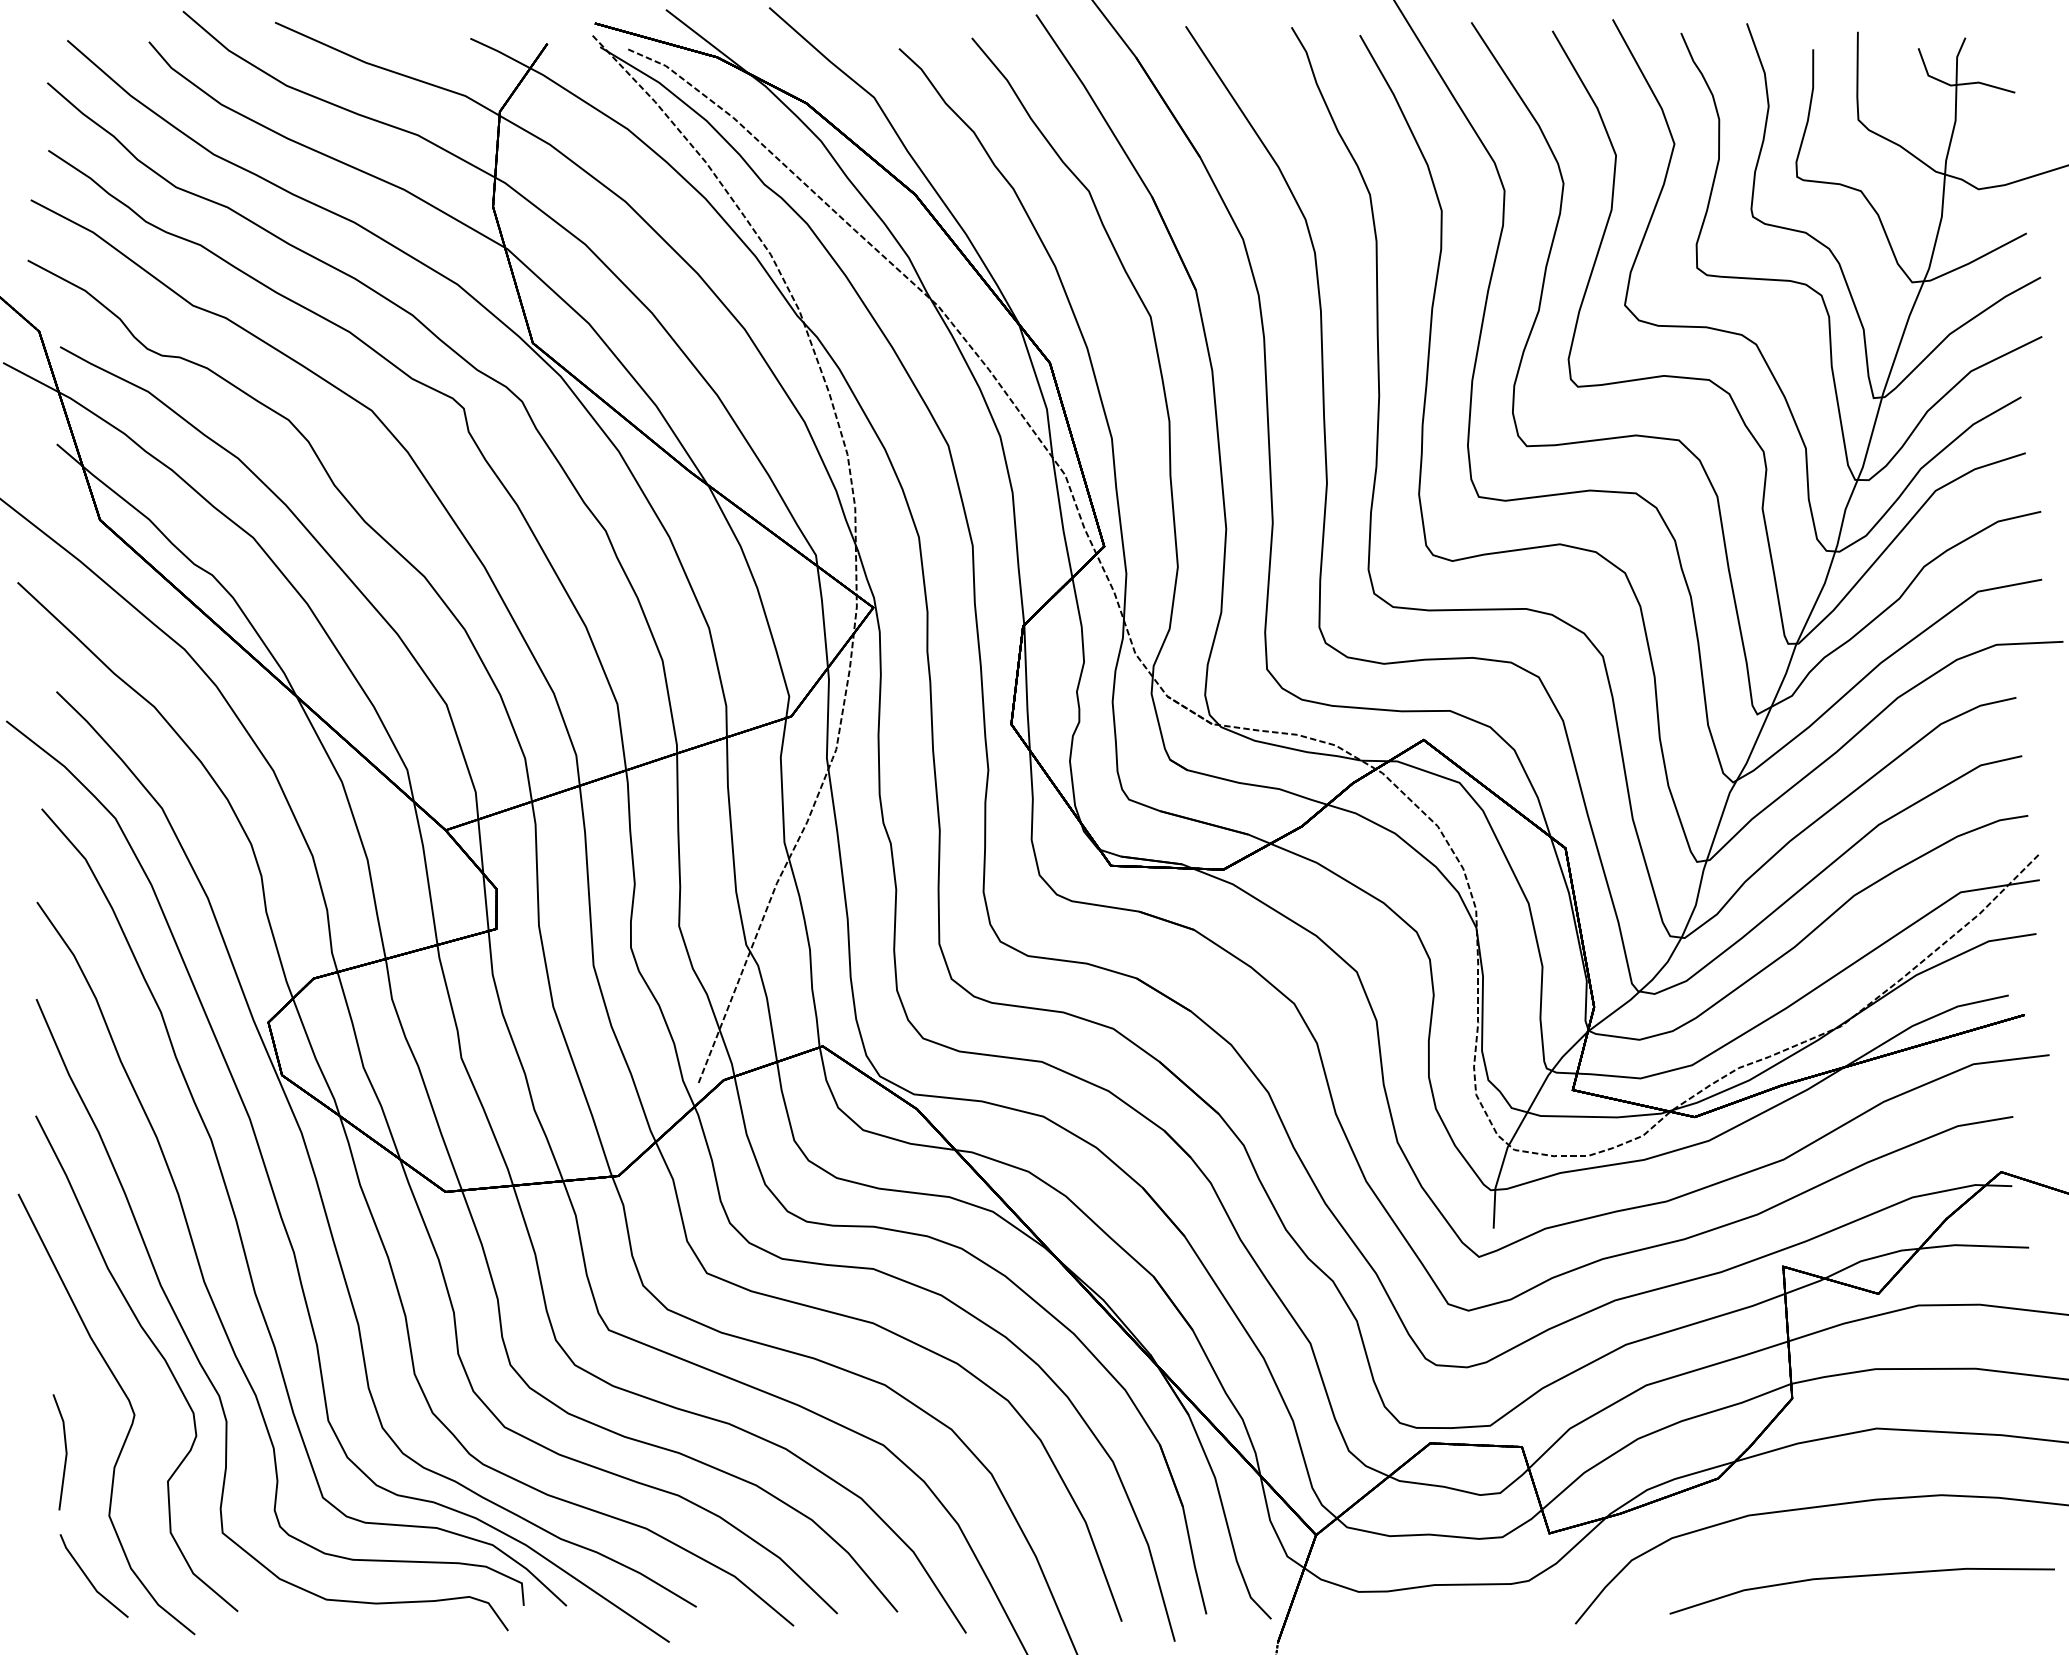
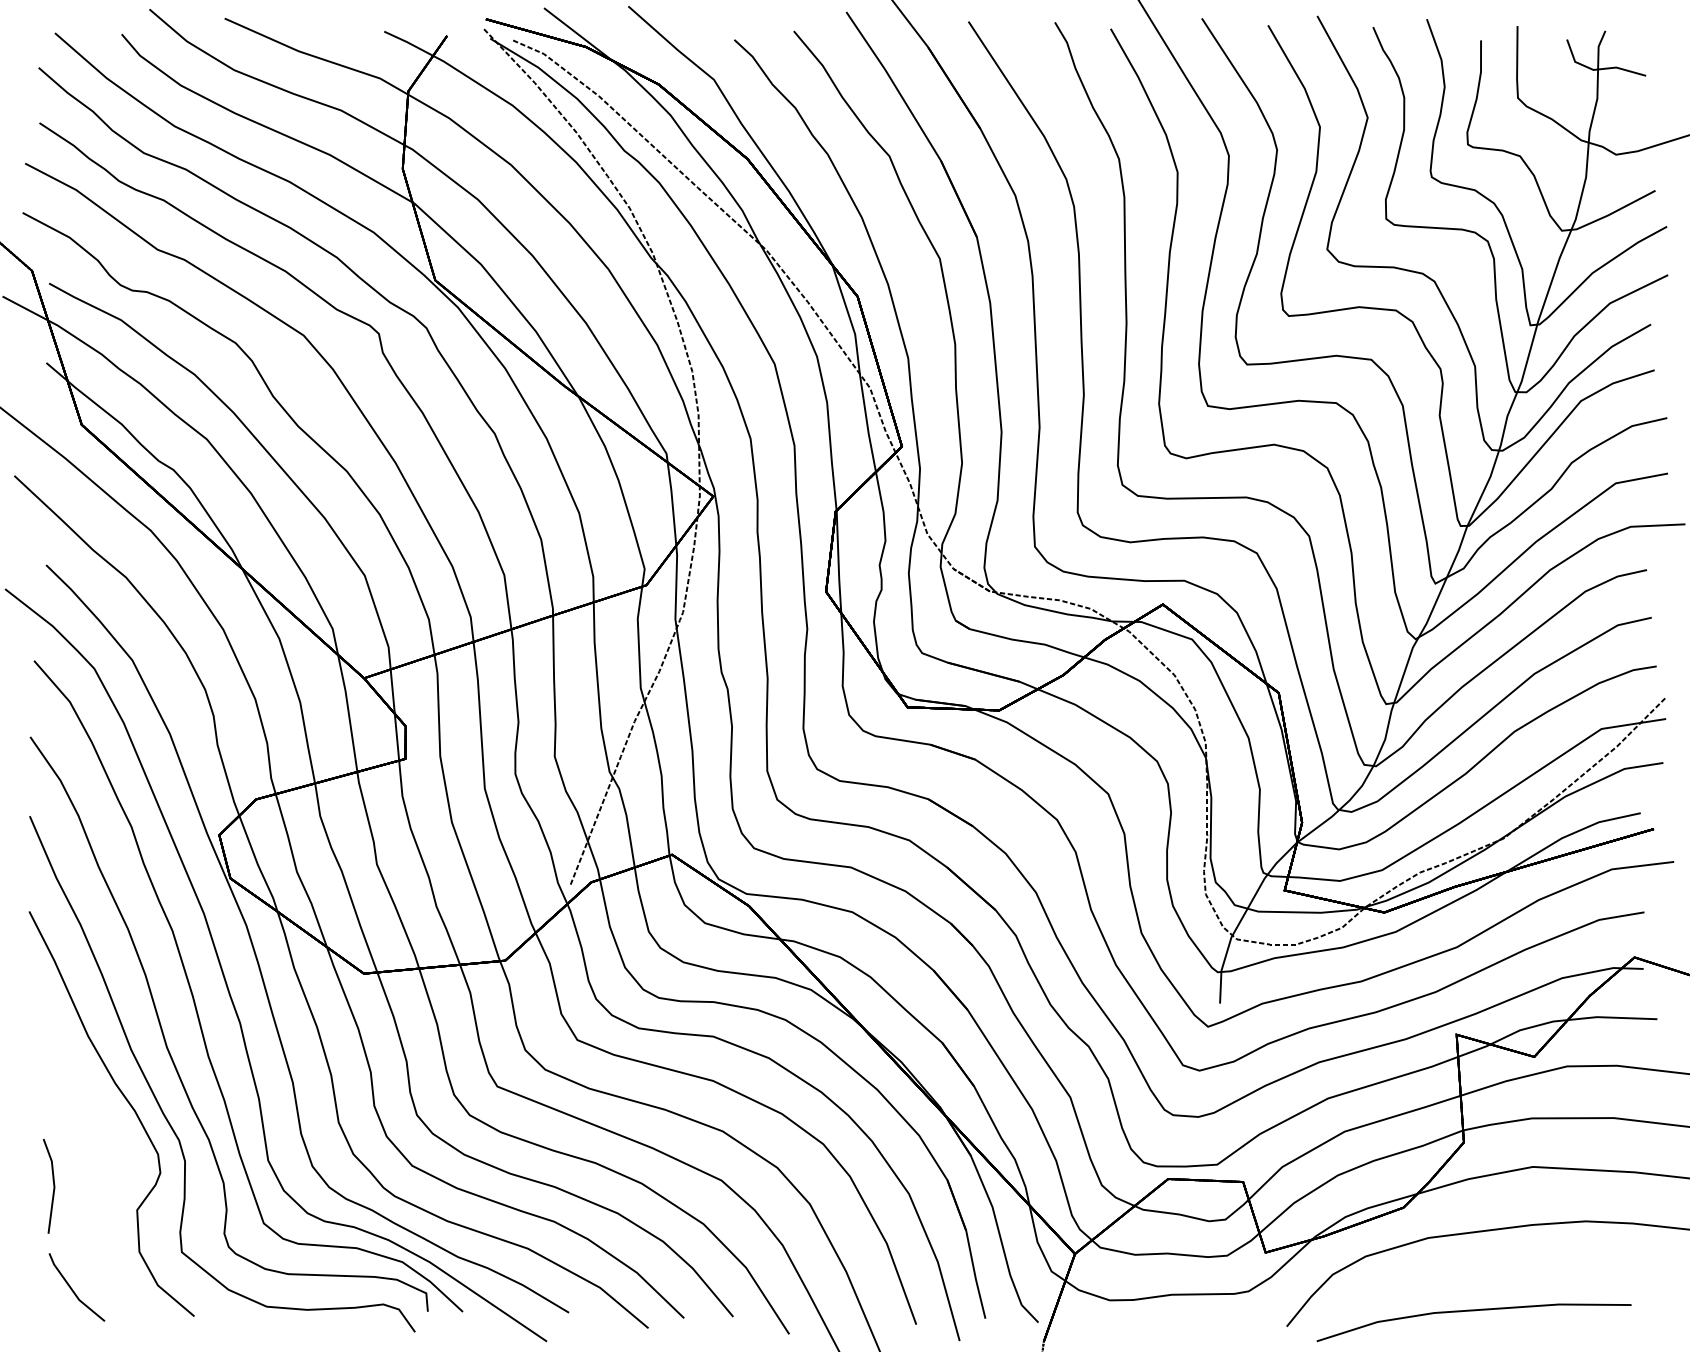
part: (129, 1404) -> (105, 1147), removed
line: (1861, 1577) -> (1473, 1311), moved

